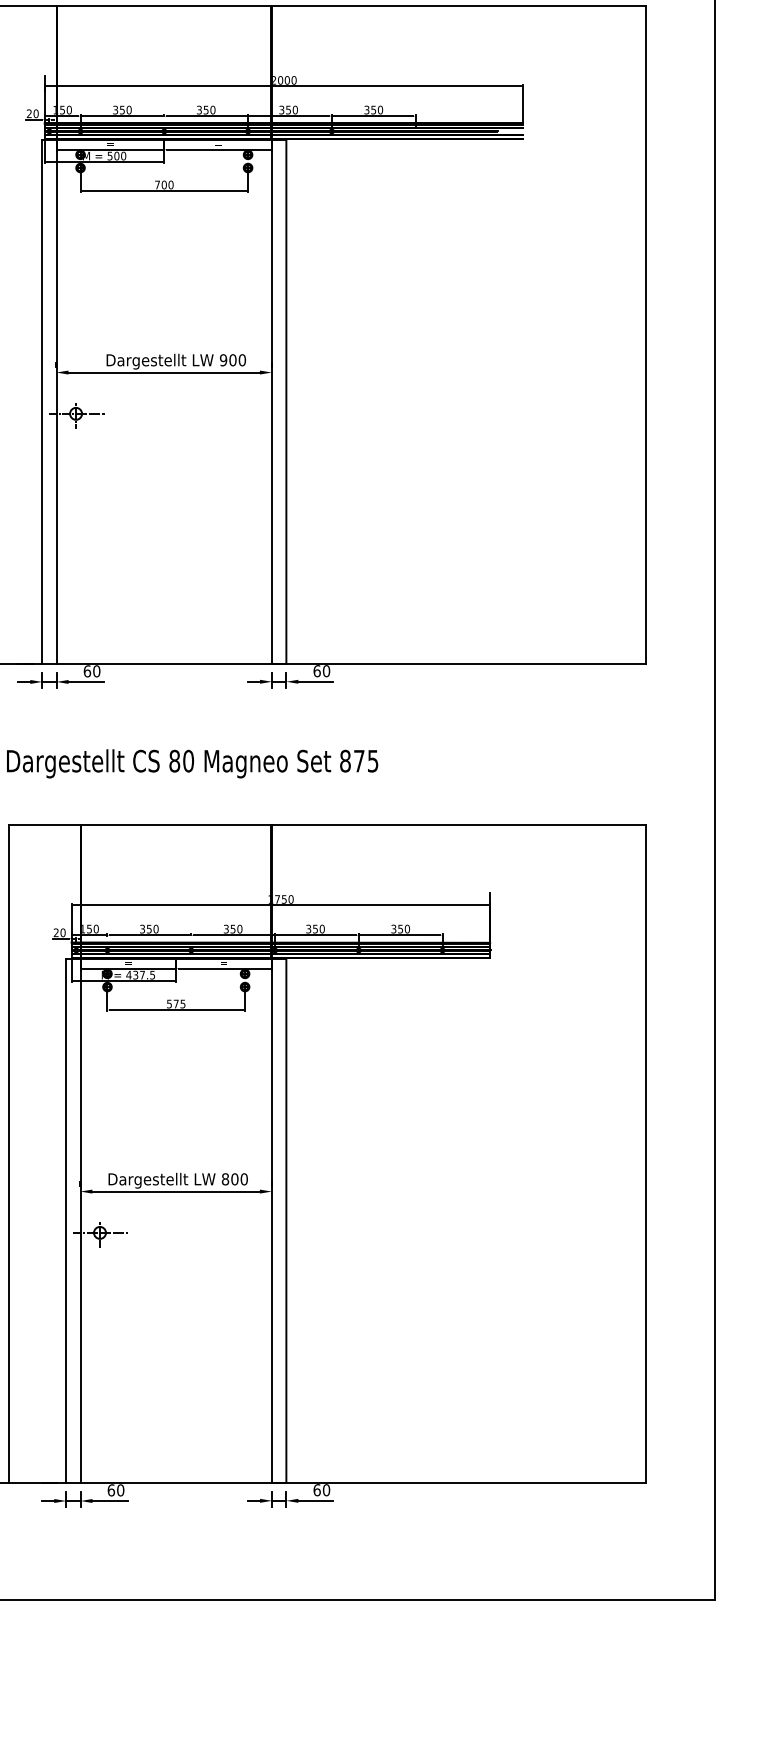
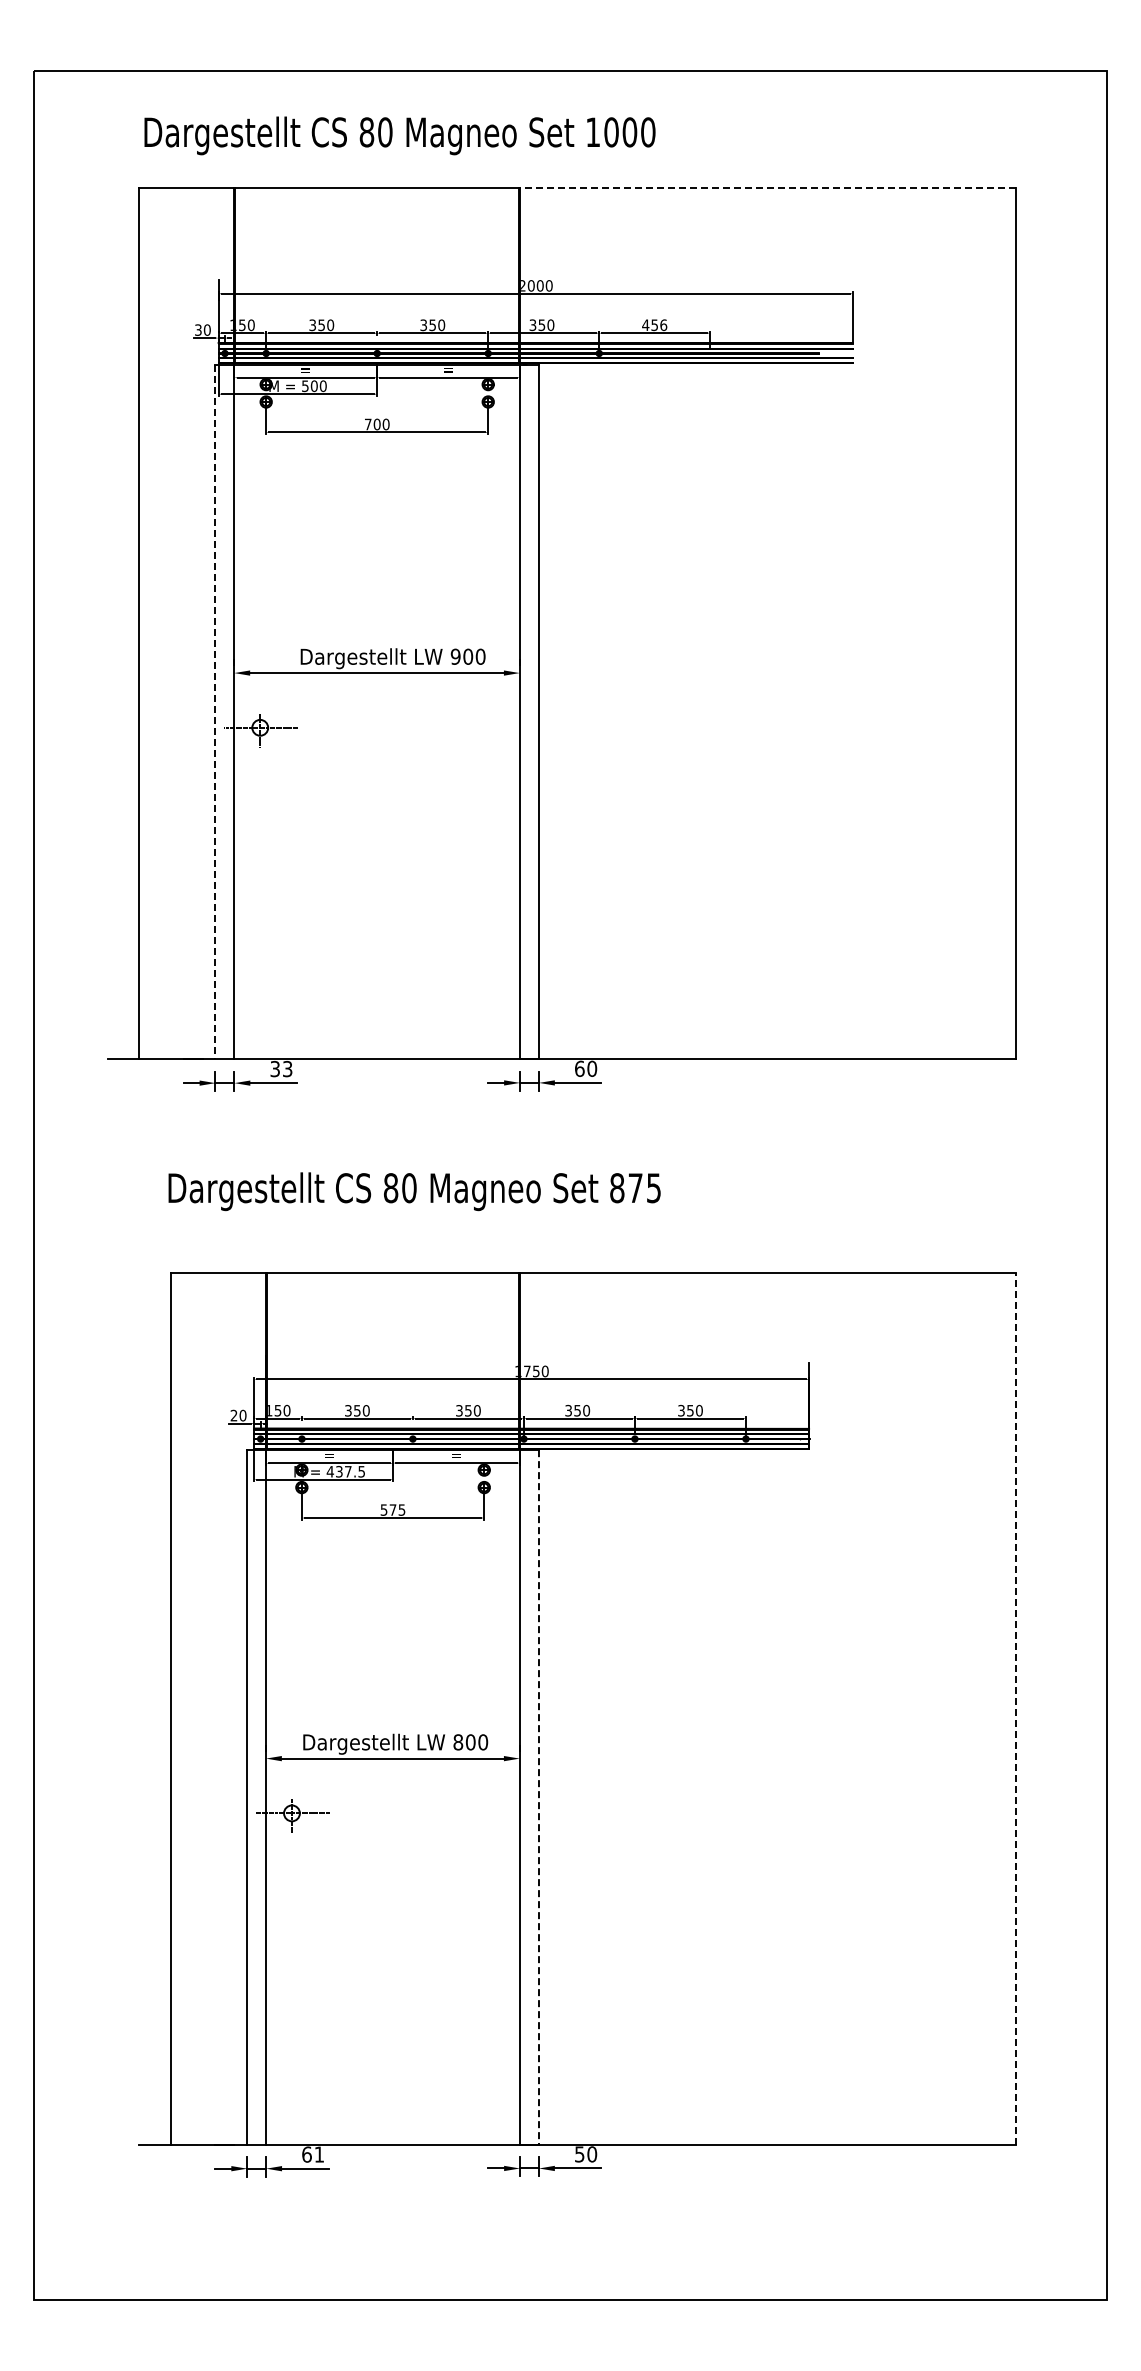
line: (458, 6) -> (767, 187), solid -> dashed
text: (373, 110) -> (654, 325), 350 -> 456
text: (29, 114) -> (198, 330), 20 -> 30
line: (42, 402) -> (215, 712), solid -> dashed
text: (92, 671) -> (281, 1069), 60 -> 33
line: (645, 1153) -> (1015, 1708), solid -> dashed
line: (286, 1220) -> (538, 1797), solid -> dashed
text: (120, 1490) -> (319, 2154), 60 -> 61
text: (316, 1490) -> (579, 2154), 60 -> 50

